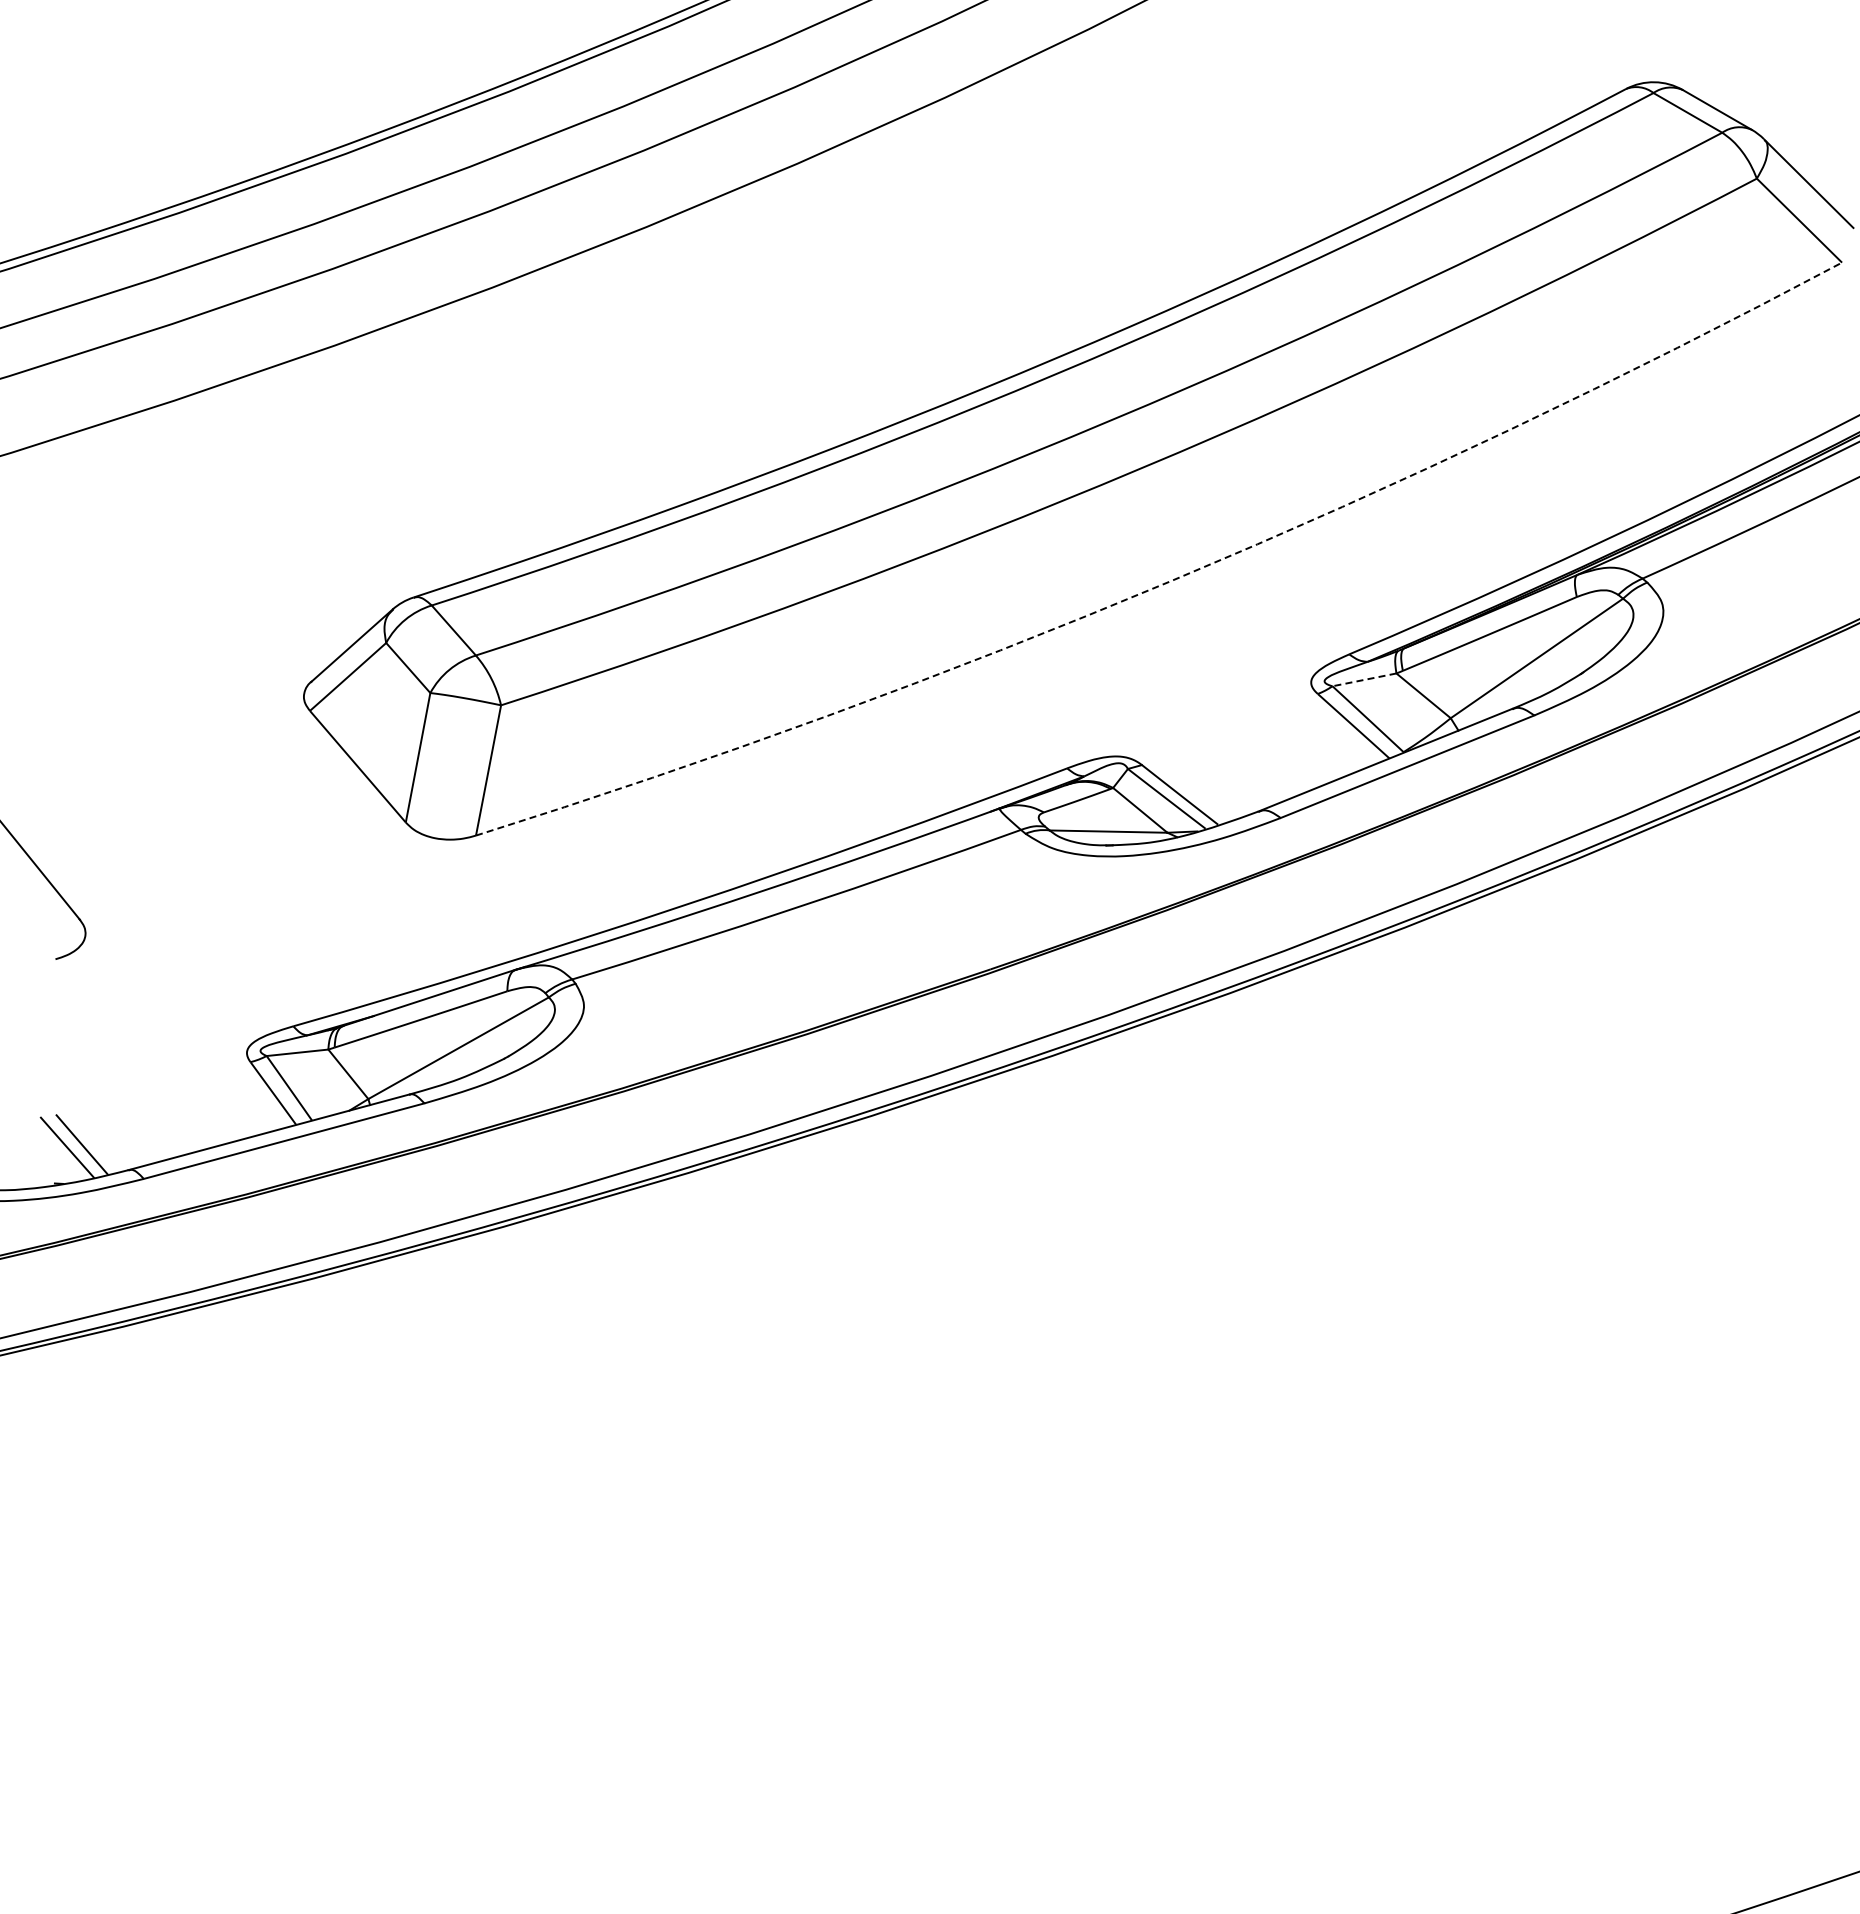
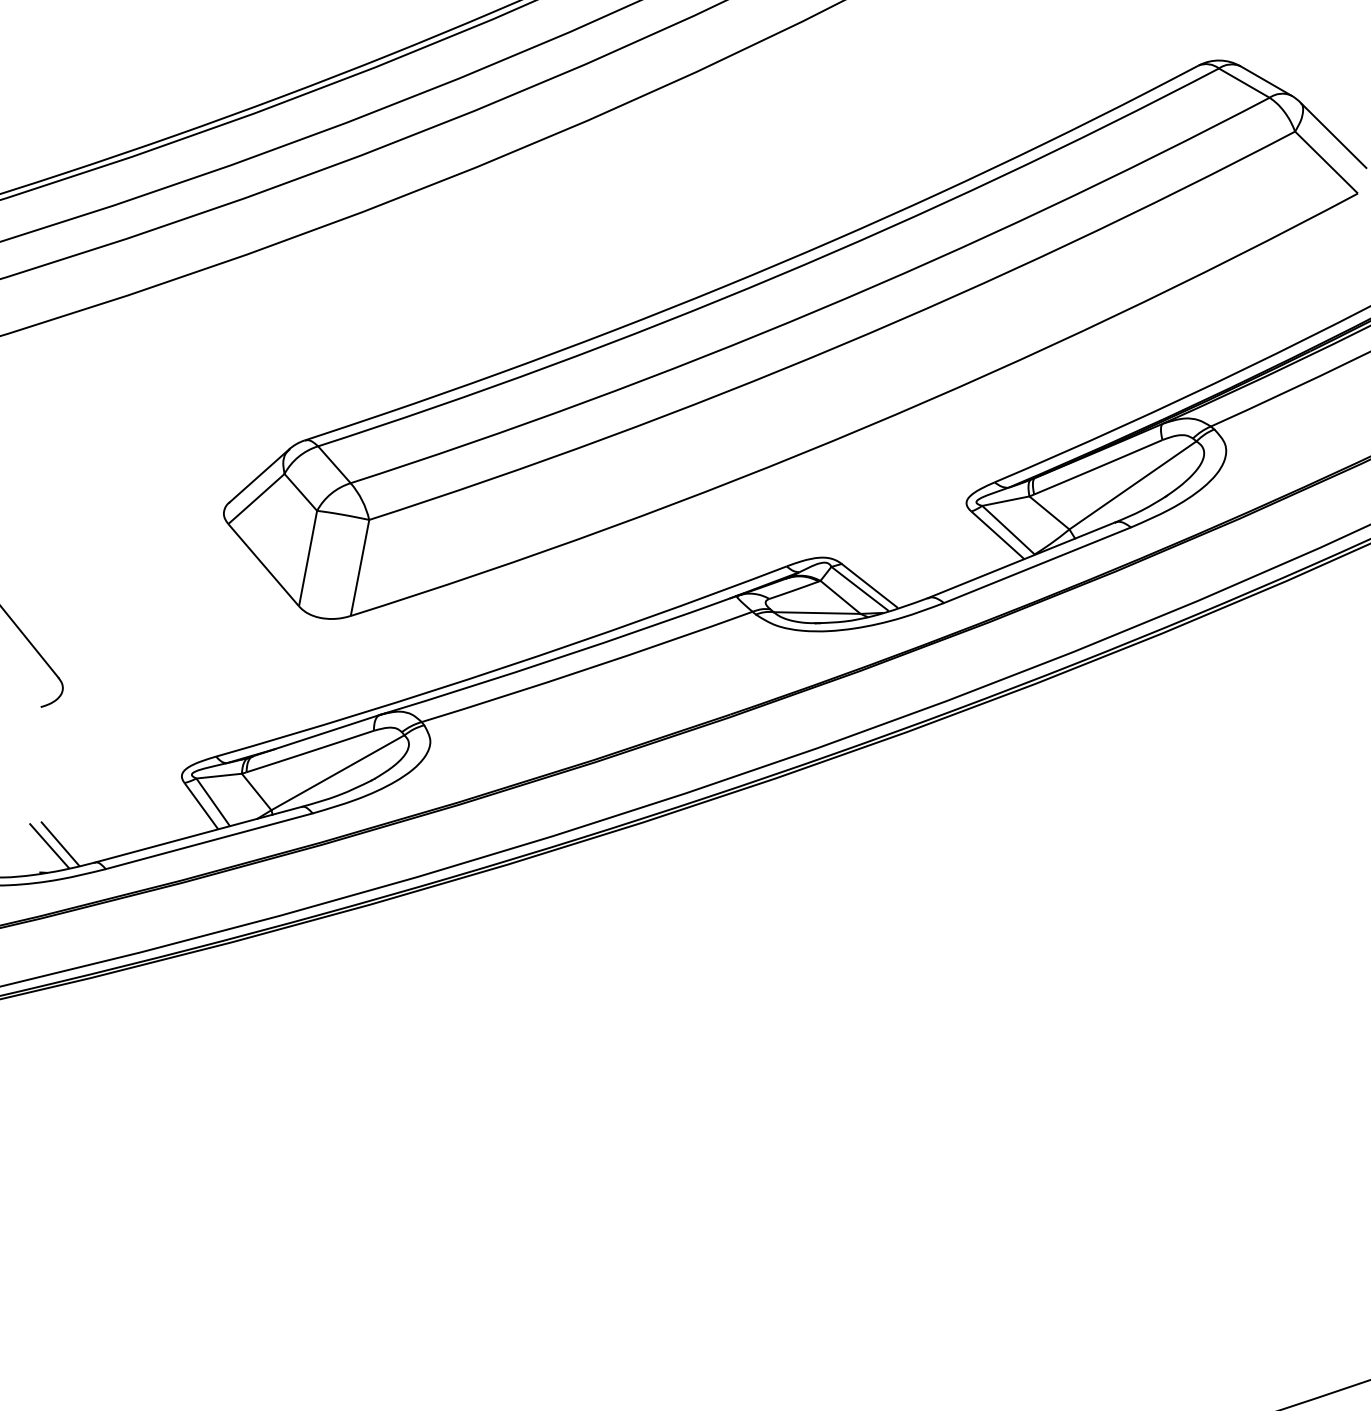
arc: (1172, 580) -> (864, 427), dashed -> solid
line: (1364, 679) -> (1005, 500), dashed -> solid

